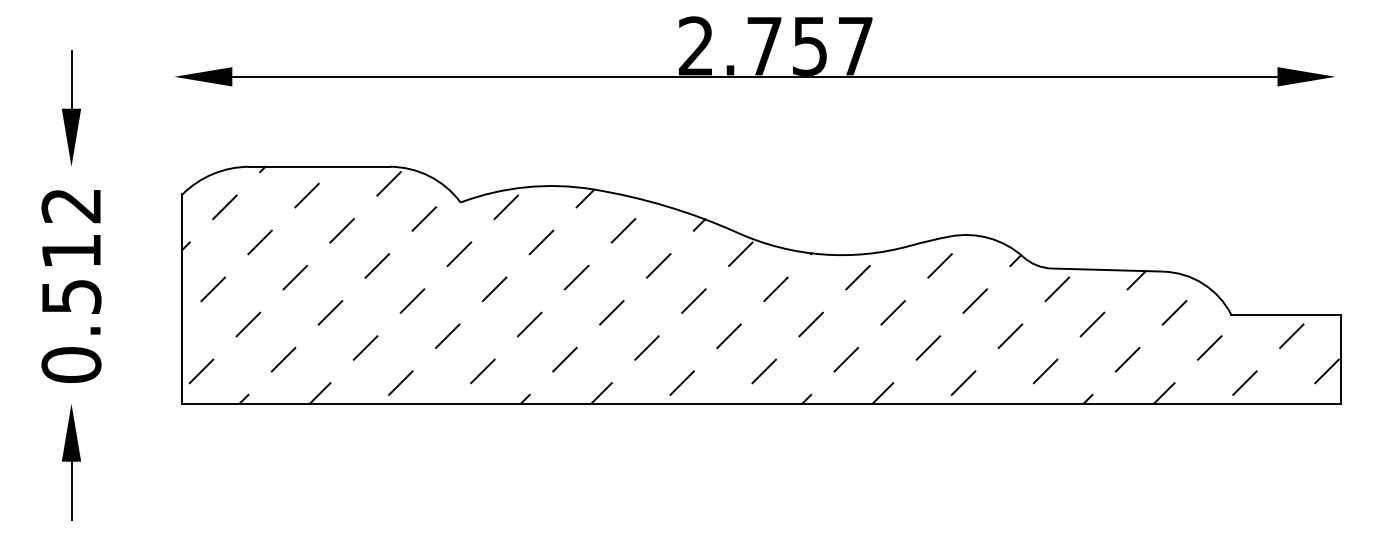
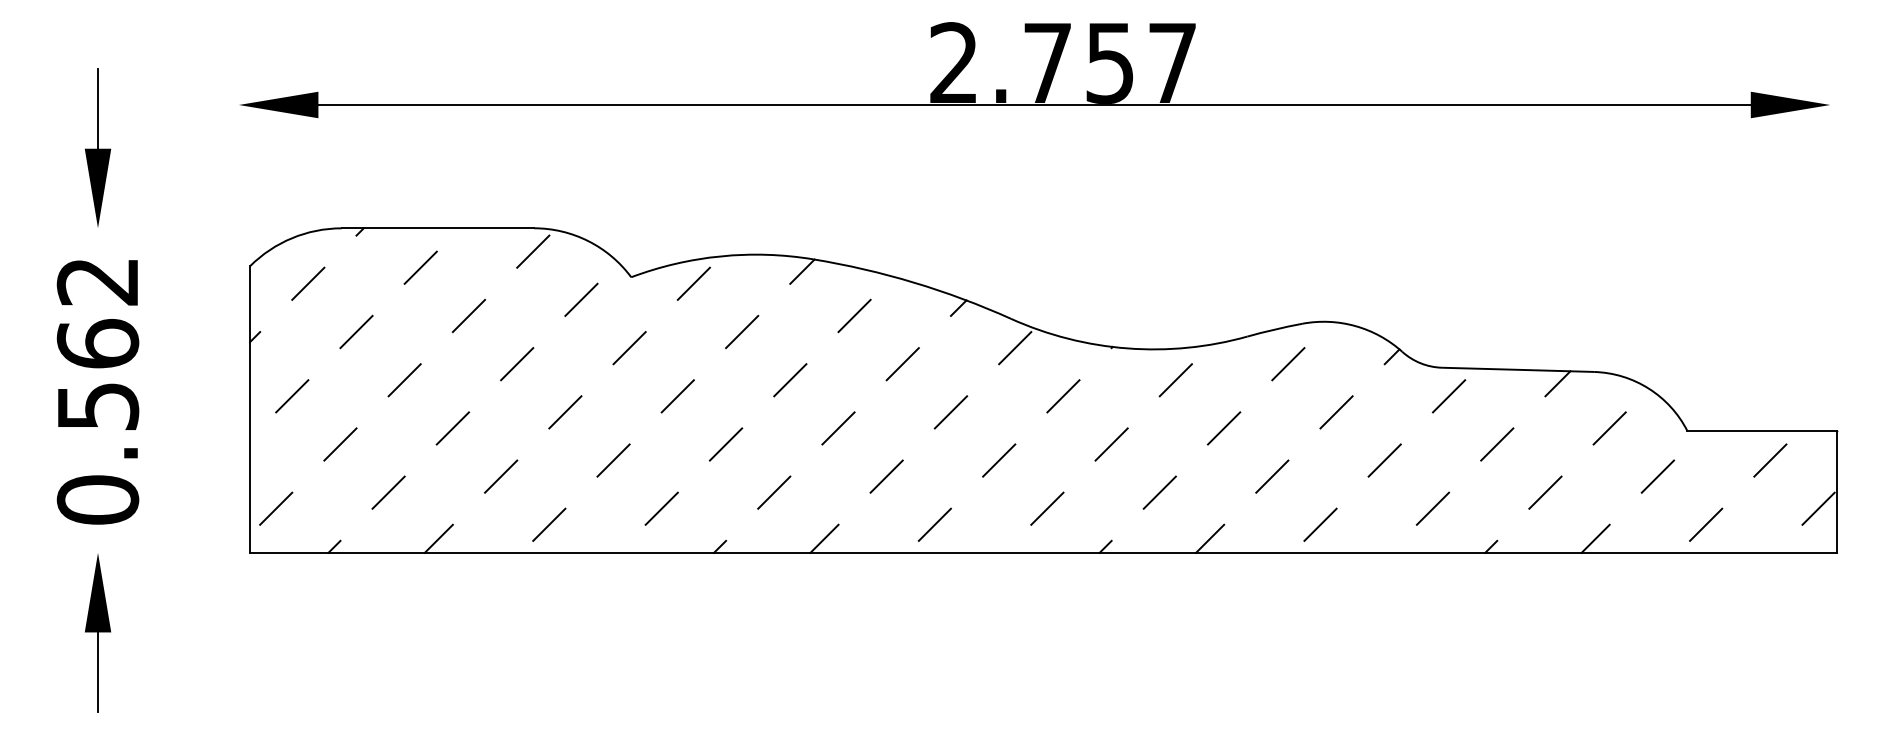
text: (71, 250) -> (97, 343), 0.512 -> 0.562

